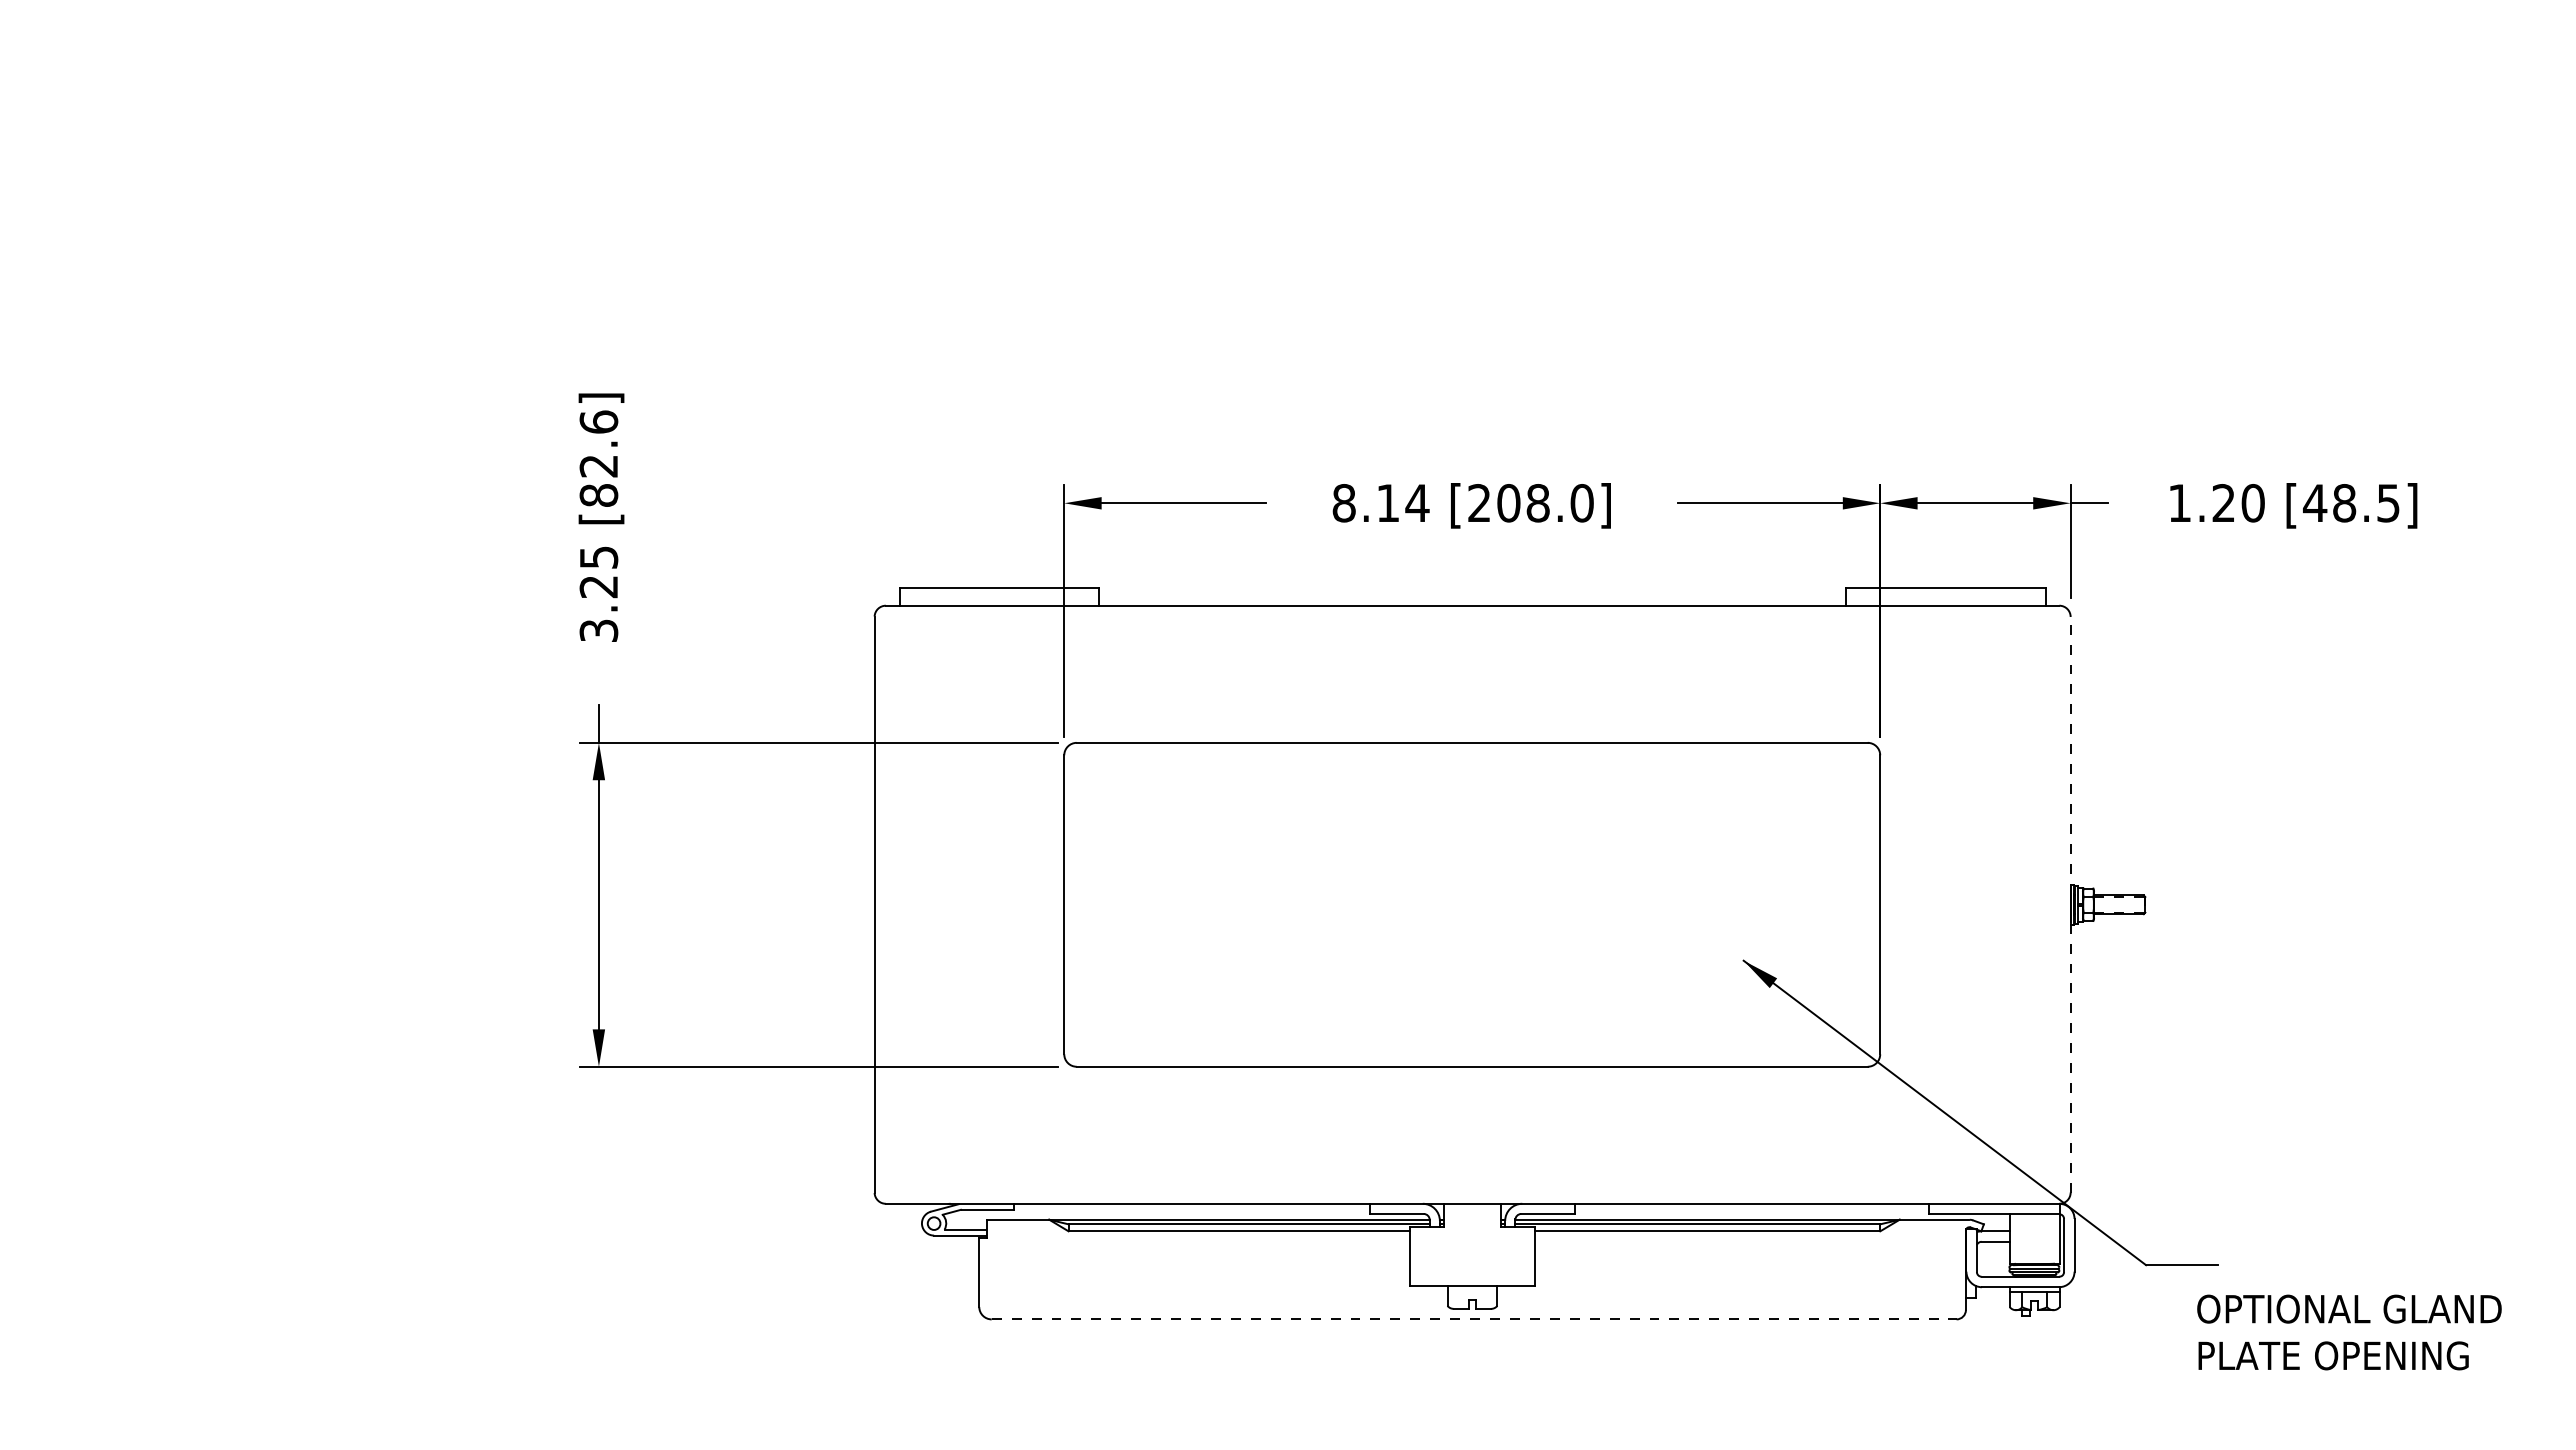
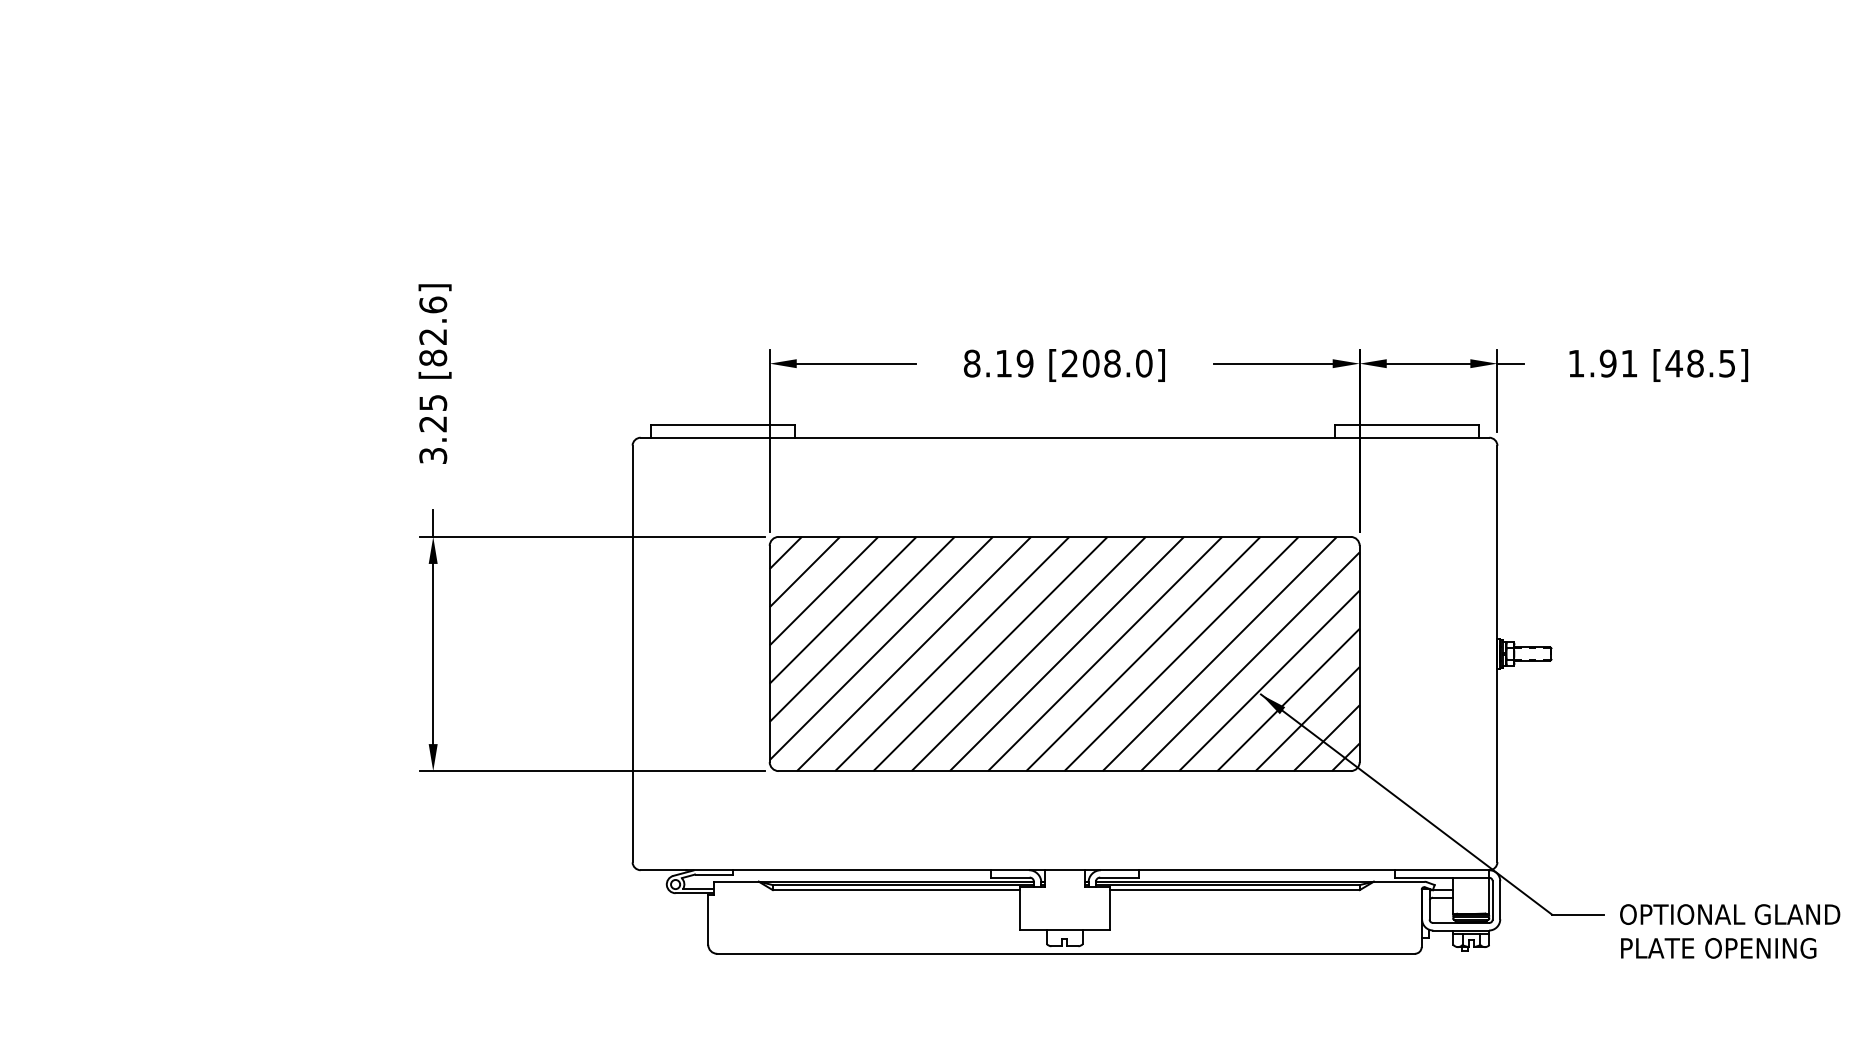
text: (1417, 503) -> (1025, 363), 8.14 -> 8.19
text: (2238, 503) -> (1618, 363), 1.20 -> 1.91
hatch: (1472, 904) -> (1064, 653), added
line: (2070, 904) -> (1497, 653), dashed -> solid
line: (1474, 1319) -> (1066, 953), dashed -> solid
text: (2349, 1332) -> (1730, 931), moved

